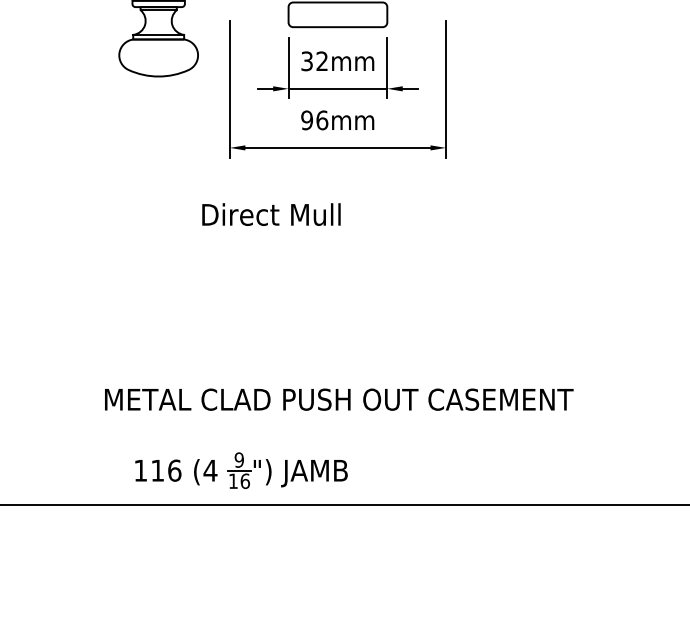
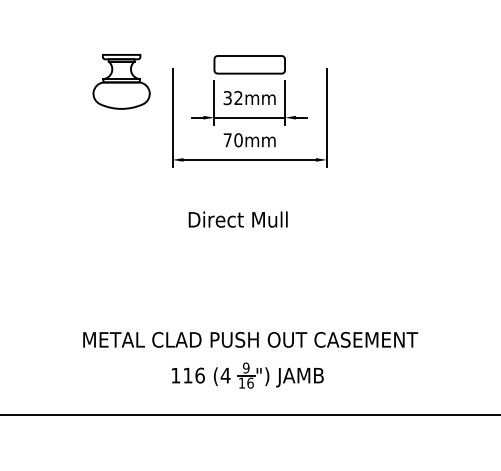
text: (313, 120) -> (232, 140), 96mm -> 70mm
text: (270, 214) -> (237, 219), moved
part: (241, 470) -> (247, 375), moved

